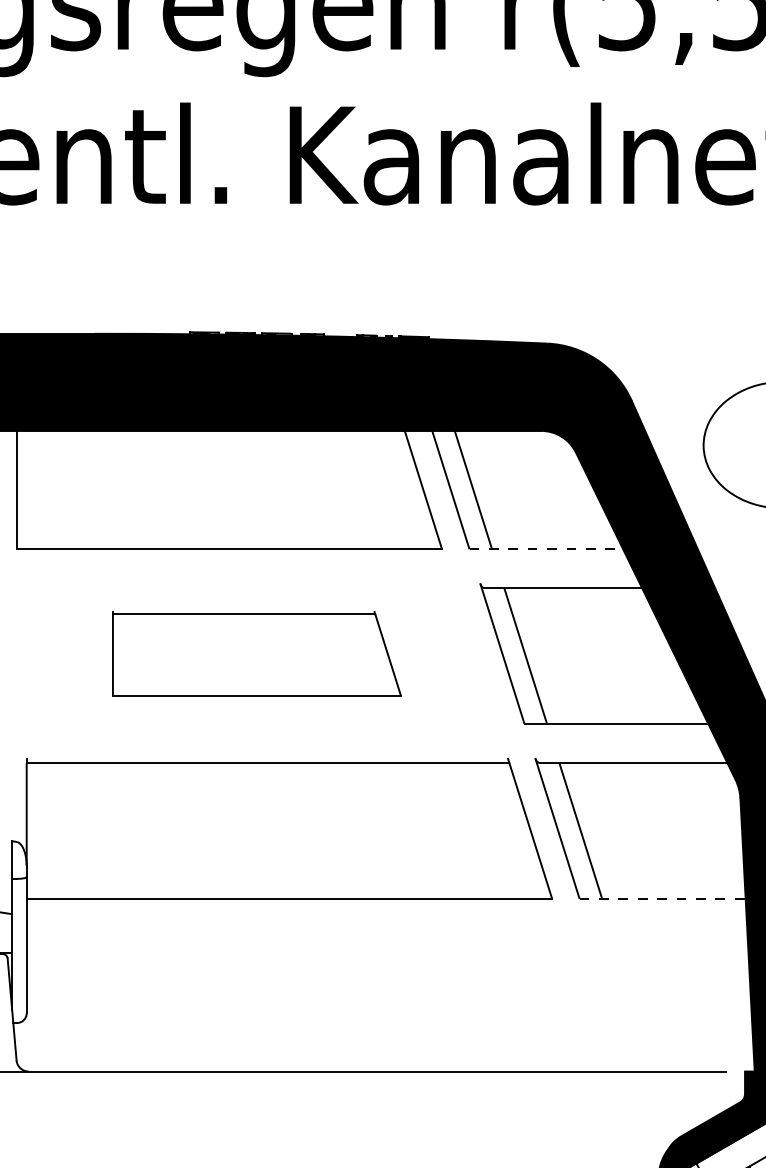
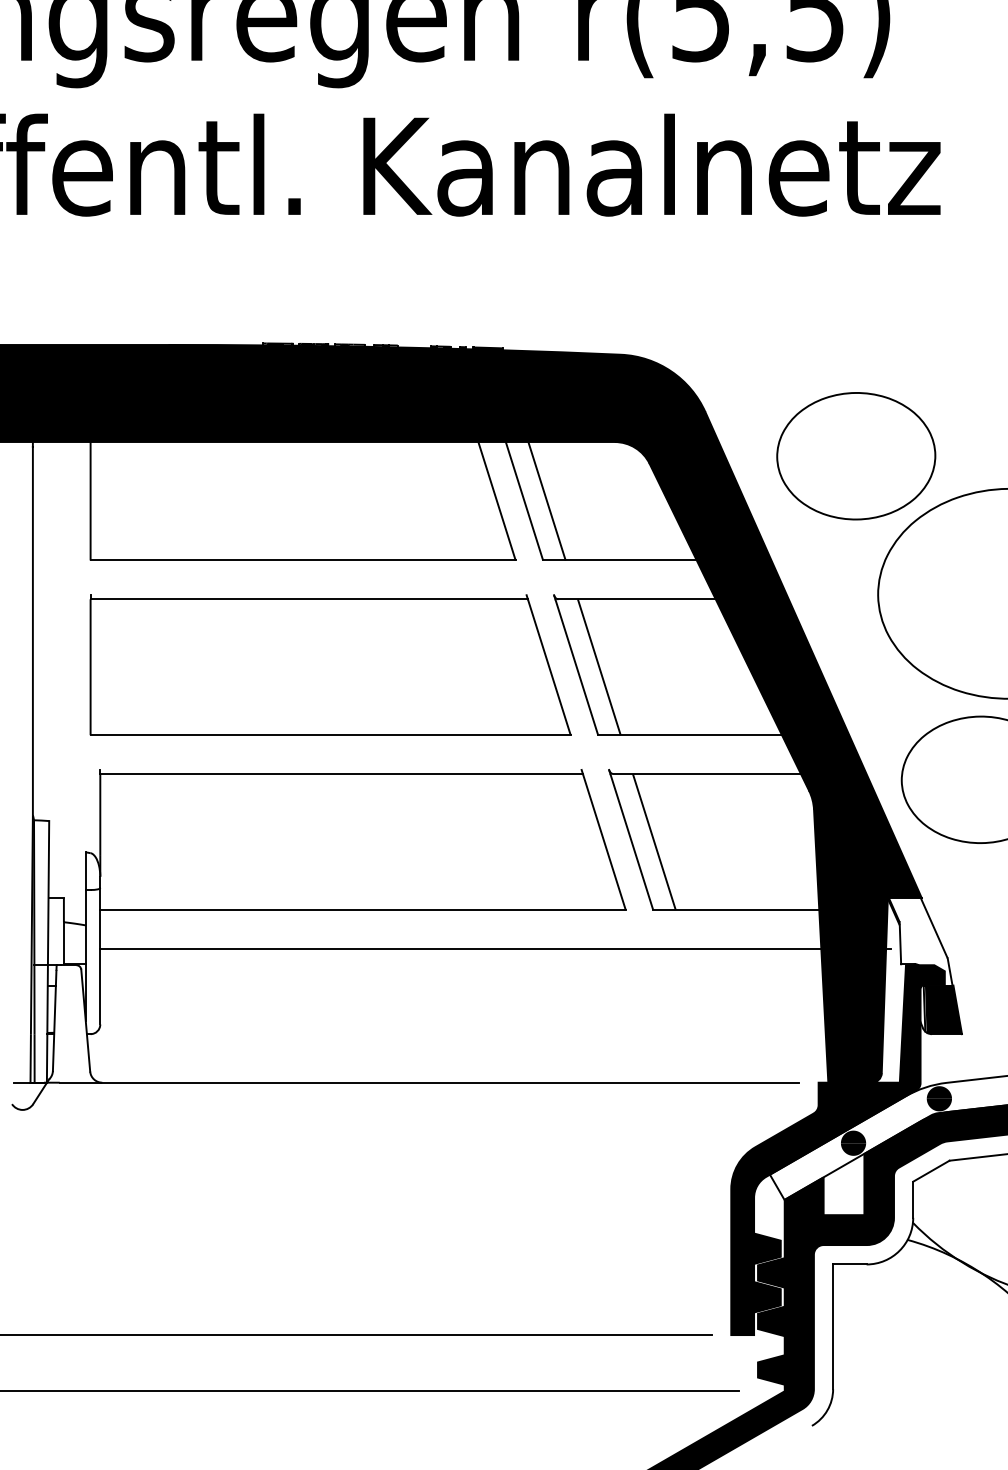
line: (545, 549) -> (619, 560), dashed -> solid
part: (256, 653) -> (330, 664), size x1.67
line: (662, 898) -> (736, 909), dashed -> solid
line: (386, 937) -> (460, 948), added

